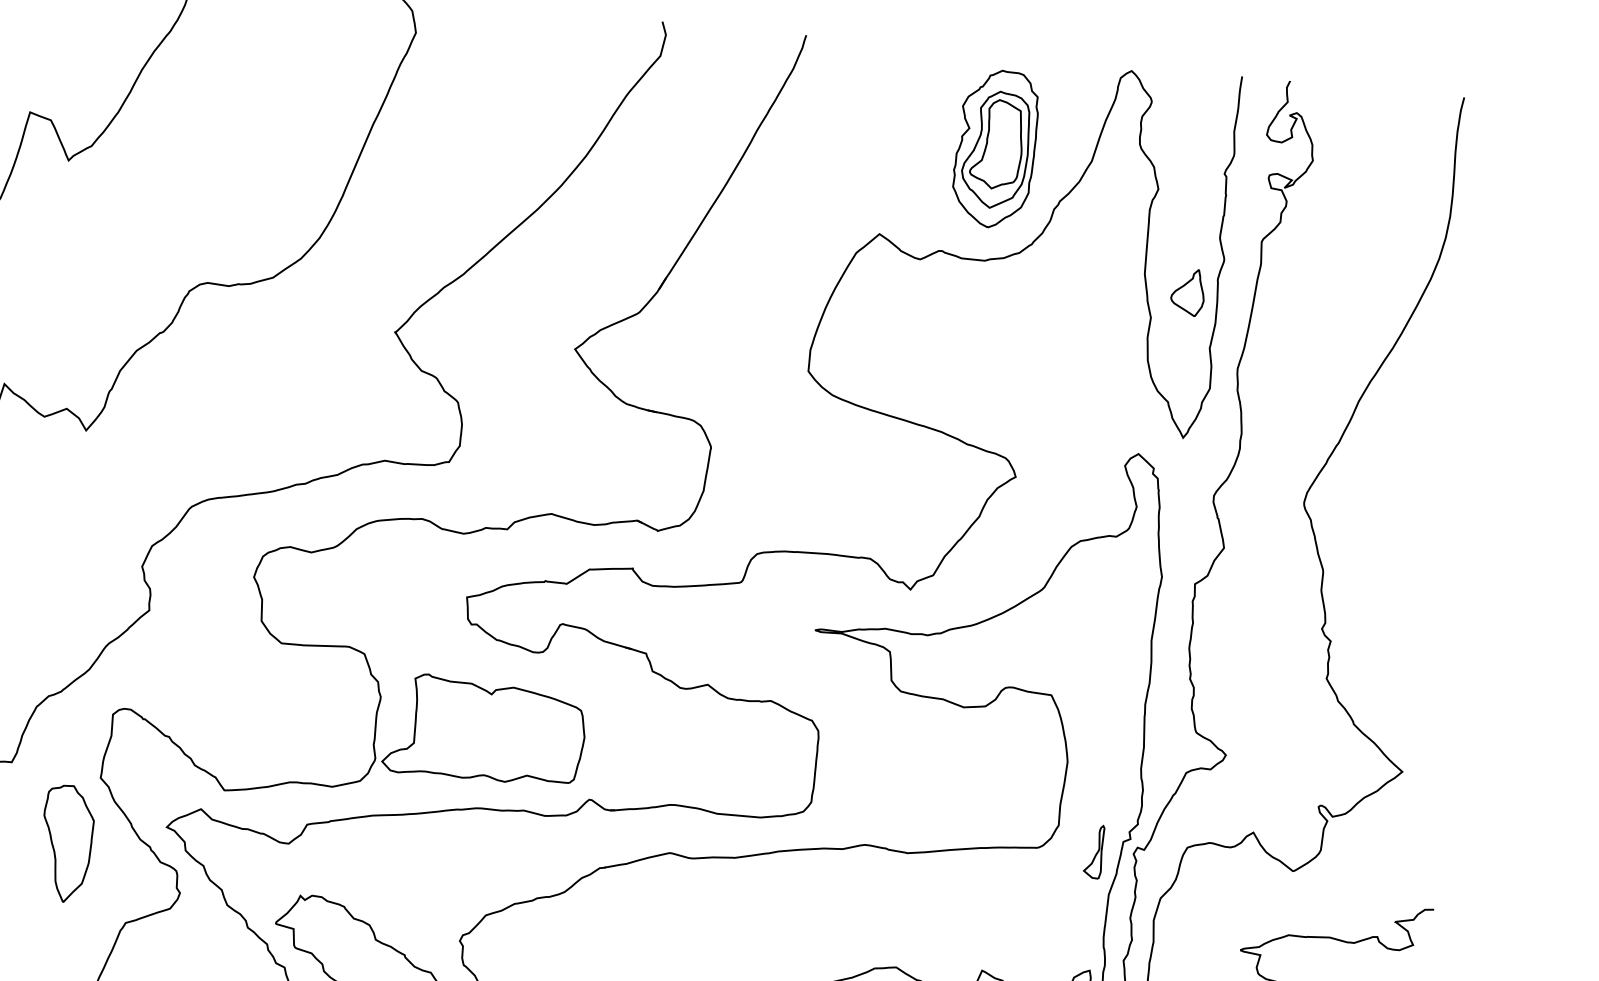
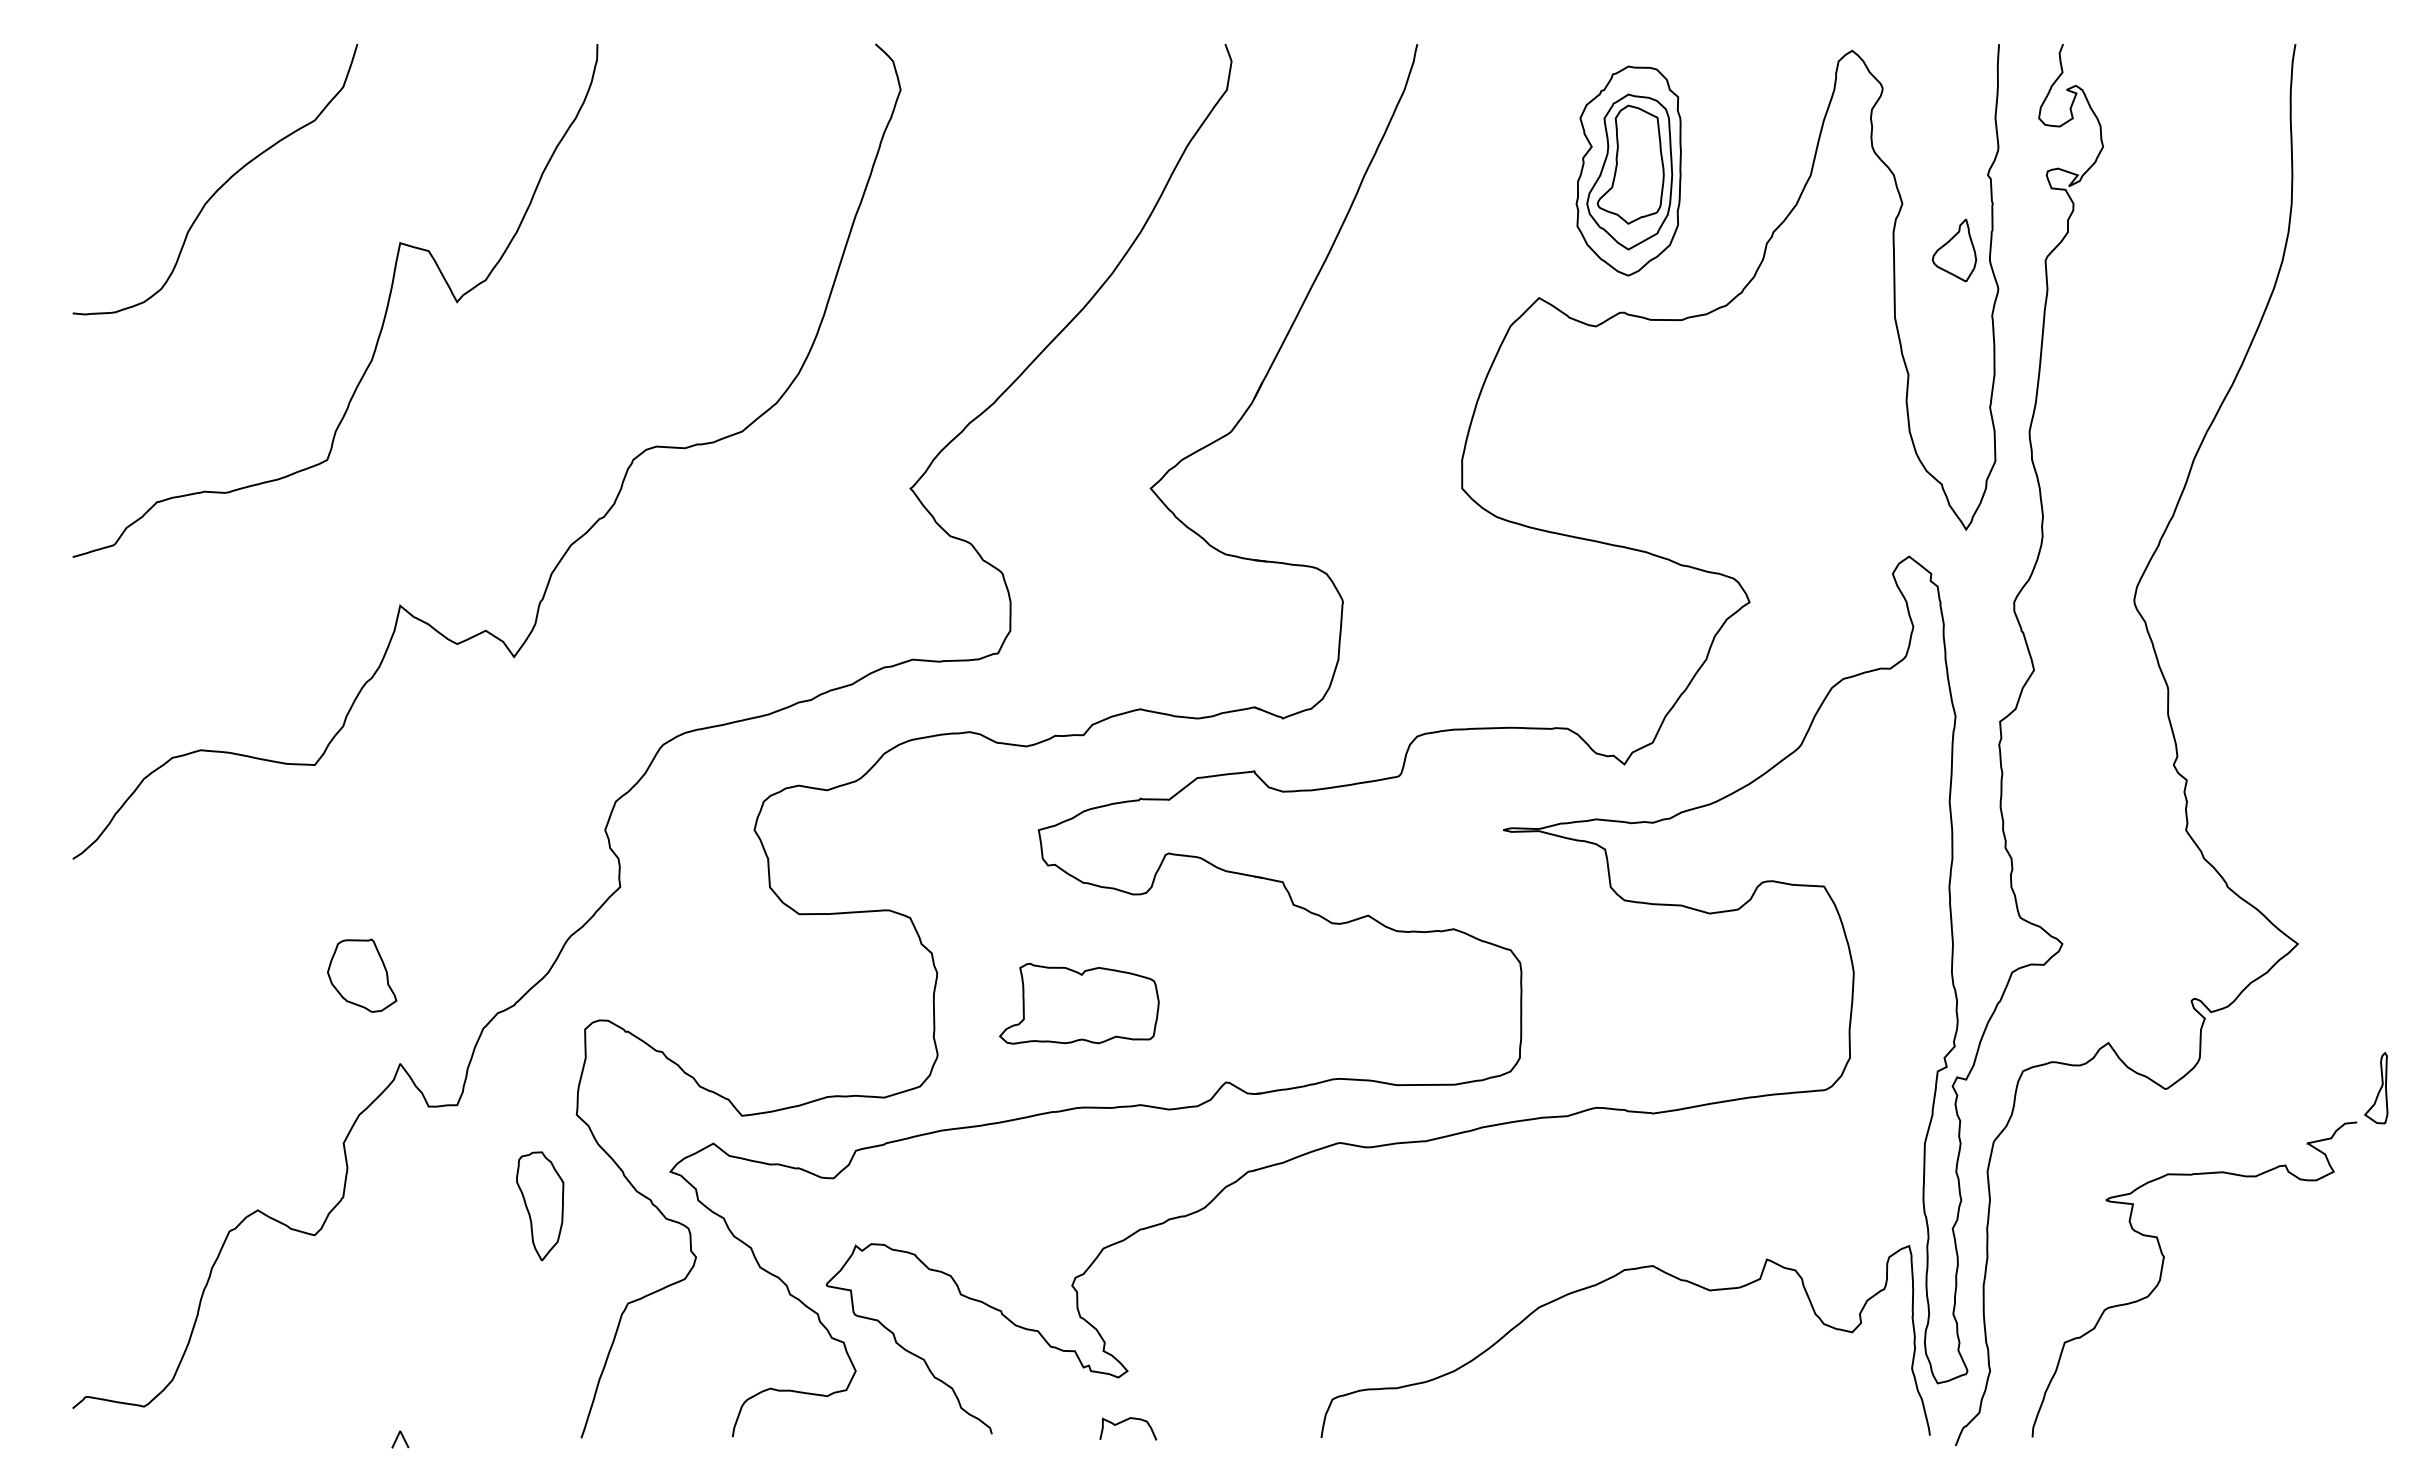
part: (995, 148) -> (1628, 170), moved
part: (1188, 292) -> (1954, 250), moved
part: (485, 730) -> (1079, 1003), size x0.6
part: (67, 844) -> (540, 1206), size x0.7
part: (1094, 851) -> (2376, 1087), moved

